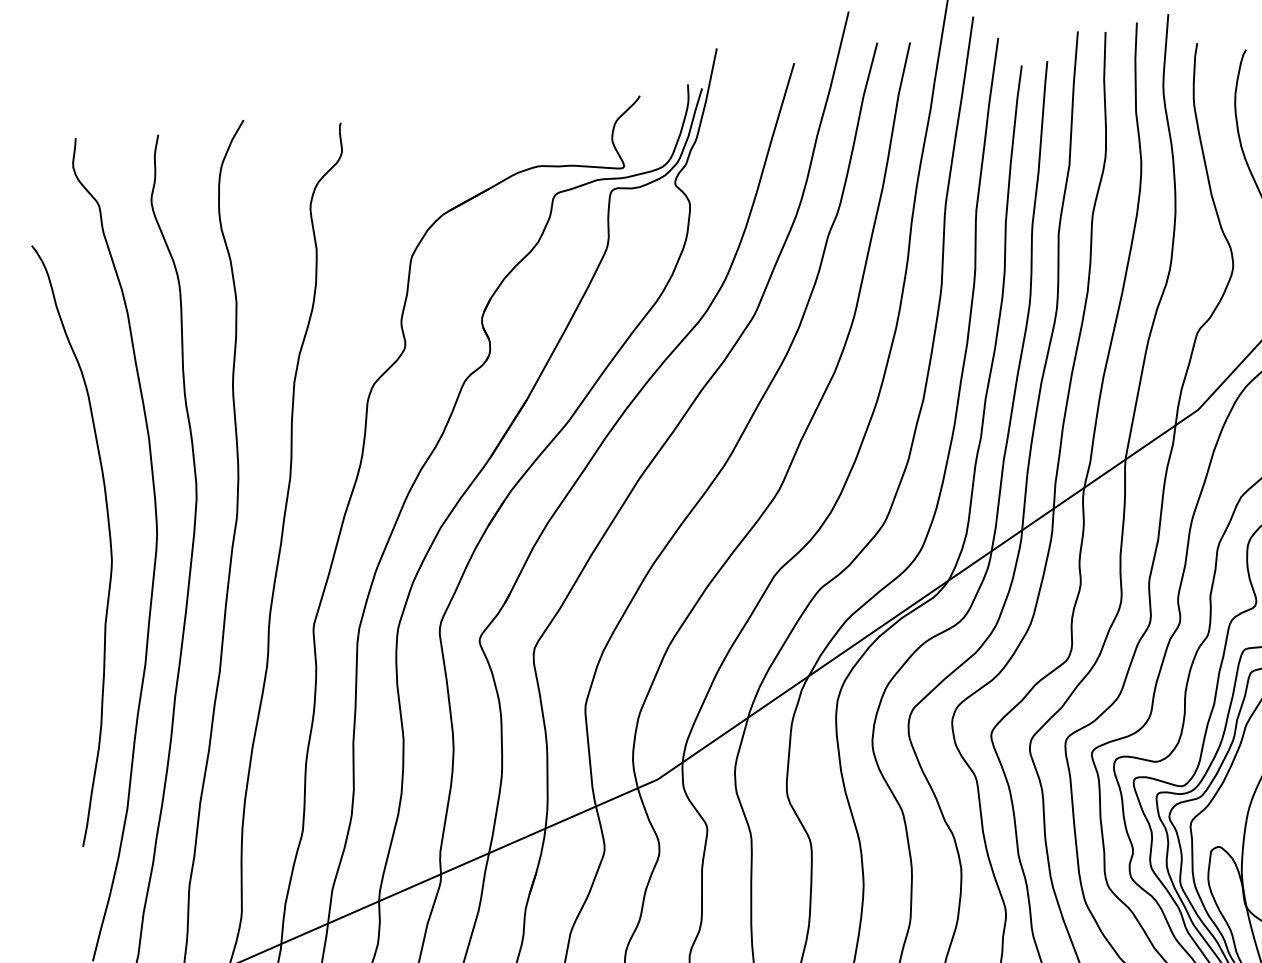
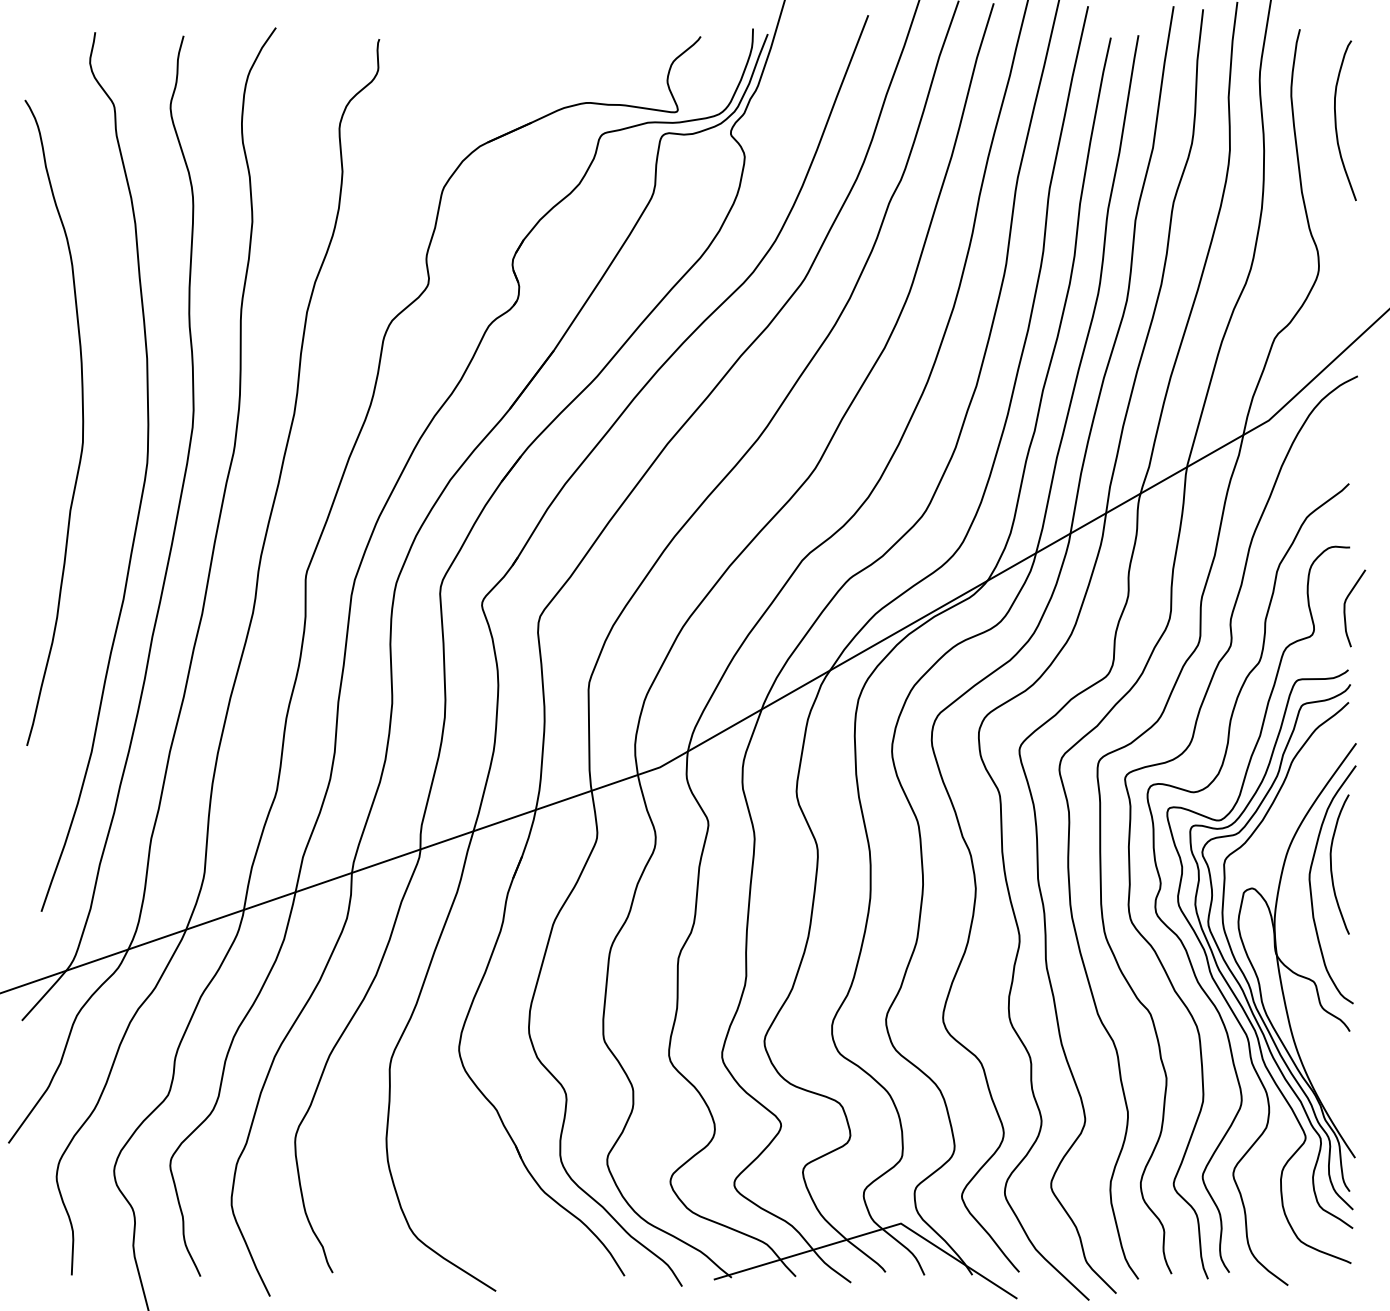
curve: (110, 541) -> (82, 422), moved

